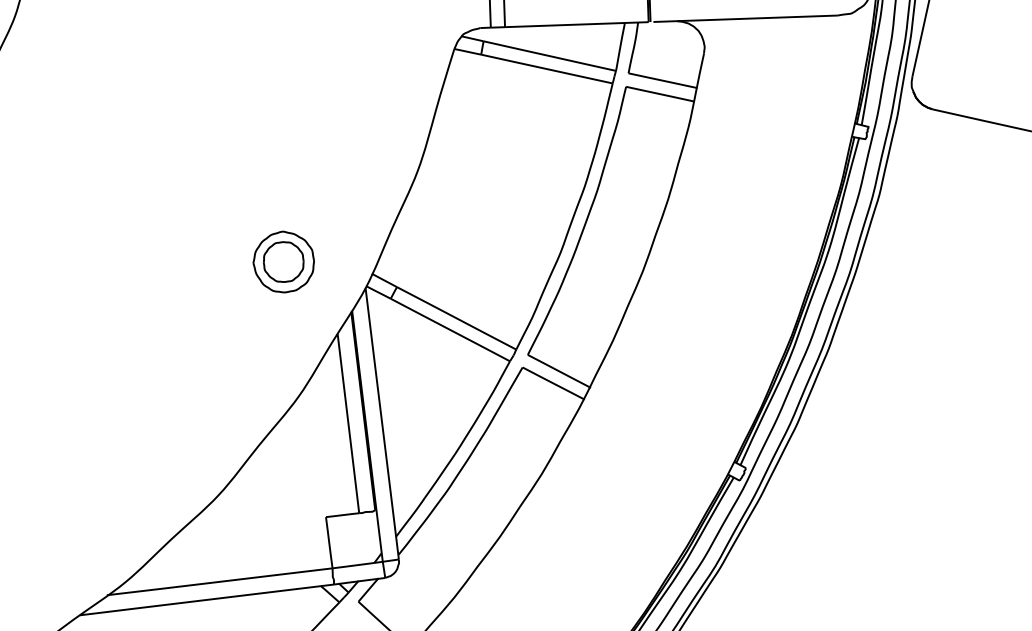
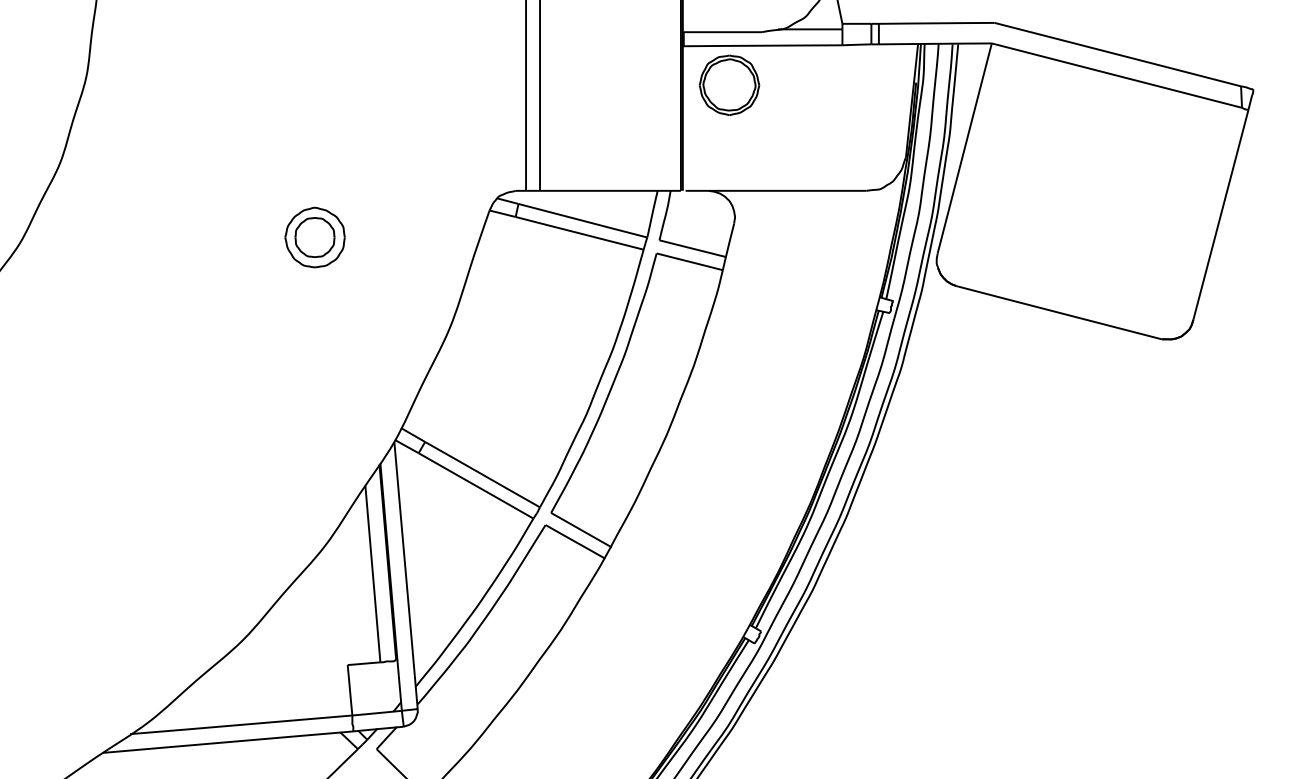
part: (283, 262) -> (314, 237), moved

